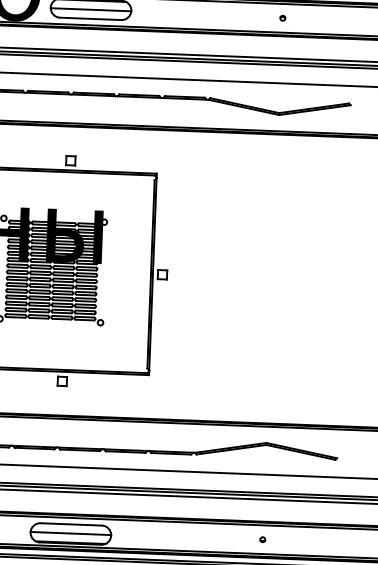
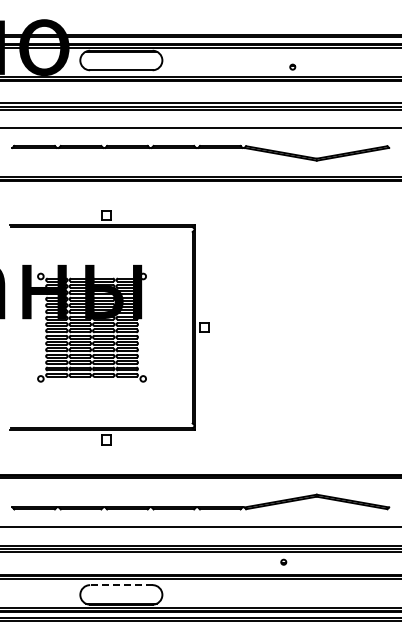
line: (91, 9) -> (121, 60), removed
part: (282, 17) -> (292, 66), moved
line: (70, 524) -> (120, 585), solid -> dashed
line: (71, 533) -> (121, 594), removed
part: (262, 539) -> (283, 561), moved

